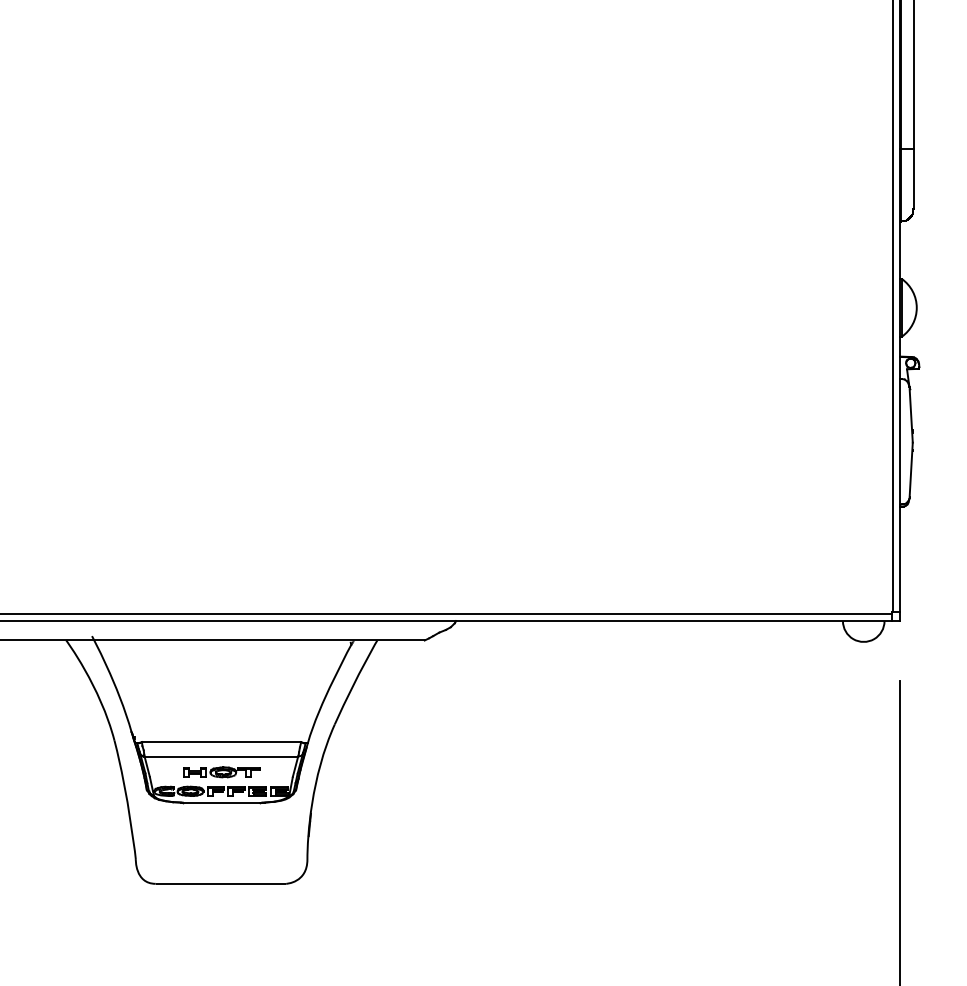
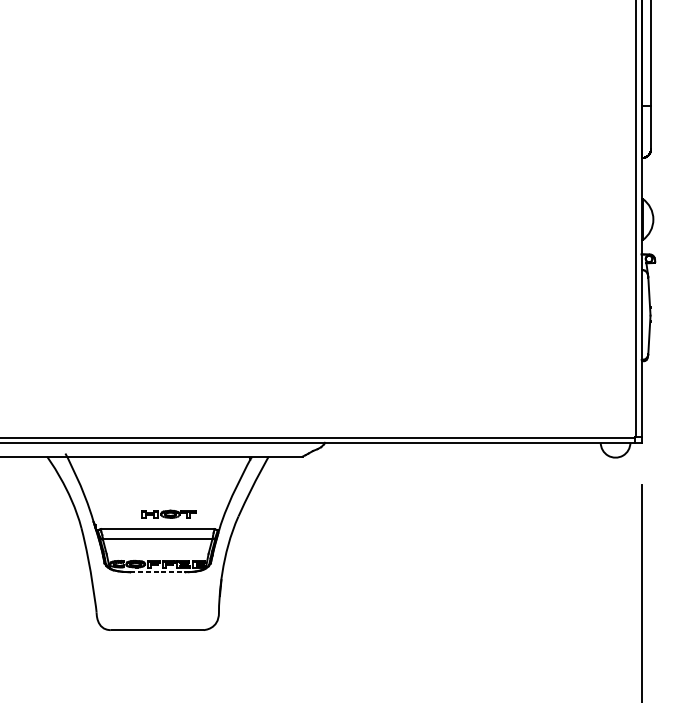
part: (221, 772) -> (169, 514), moved
line: (221, 802) -> (157, 572), solid -> dashed

